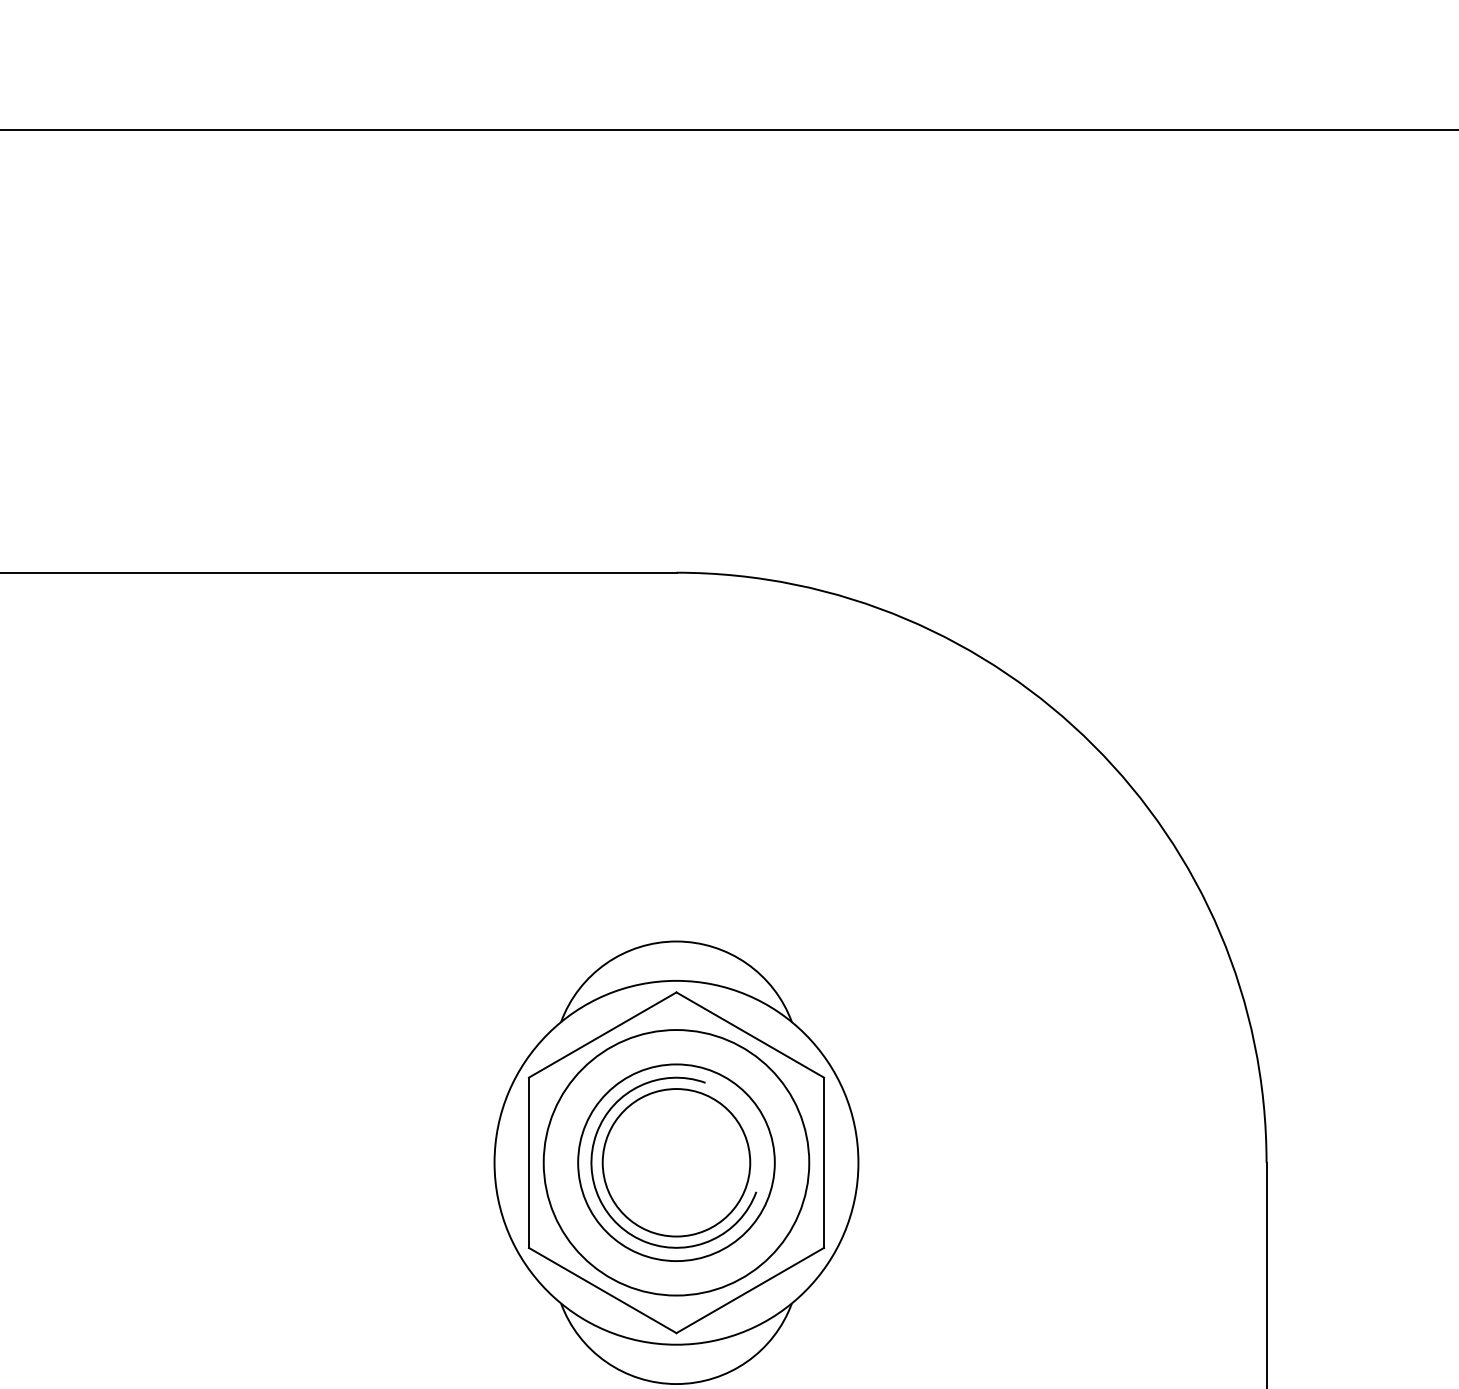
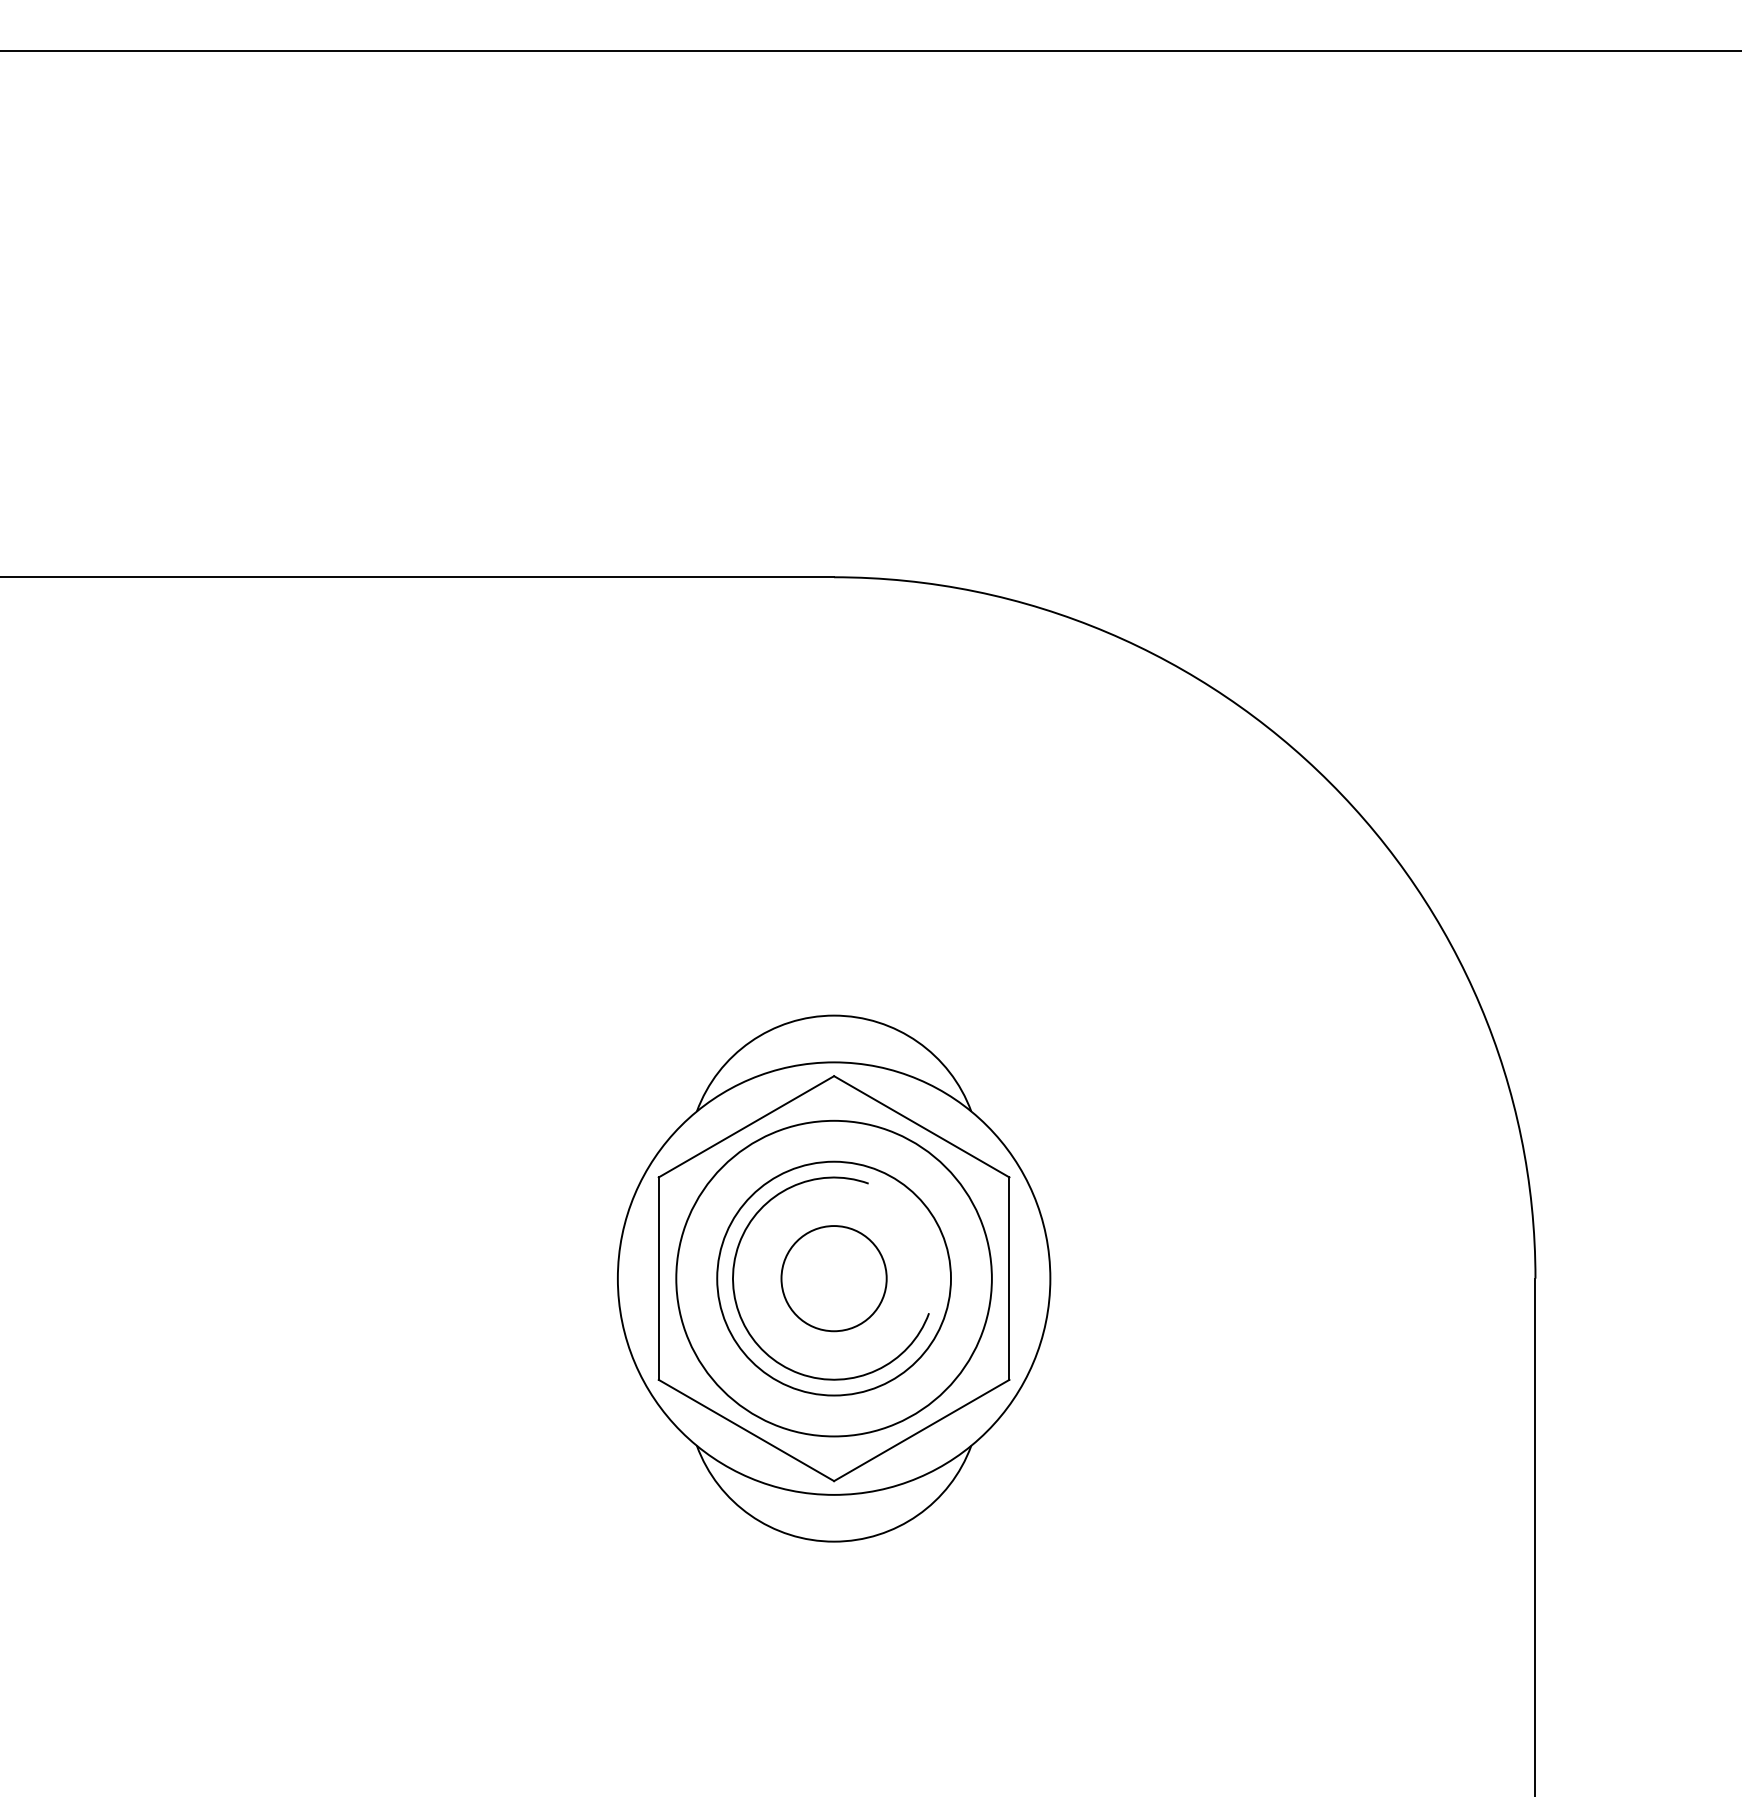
circle: (675, 1162) -> (833, 1278), size x0.6

